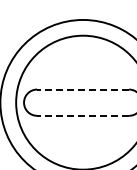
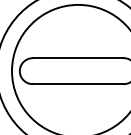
line: (83, 89) -> (78, 58), dashed -> solid
line: (83, 115) -> (78, 83), dashed -> solid

